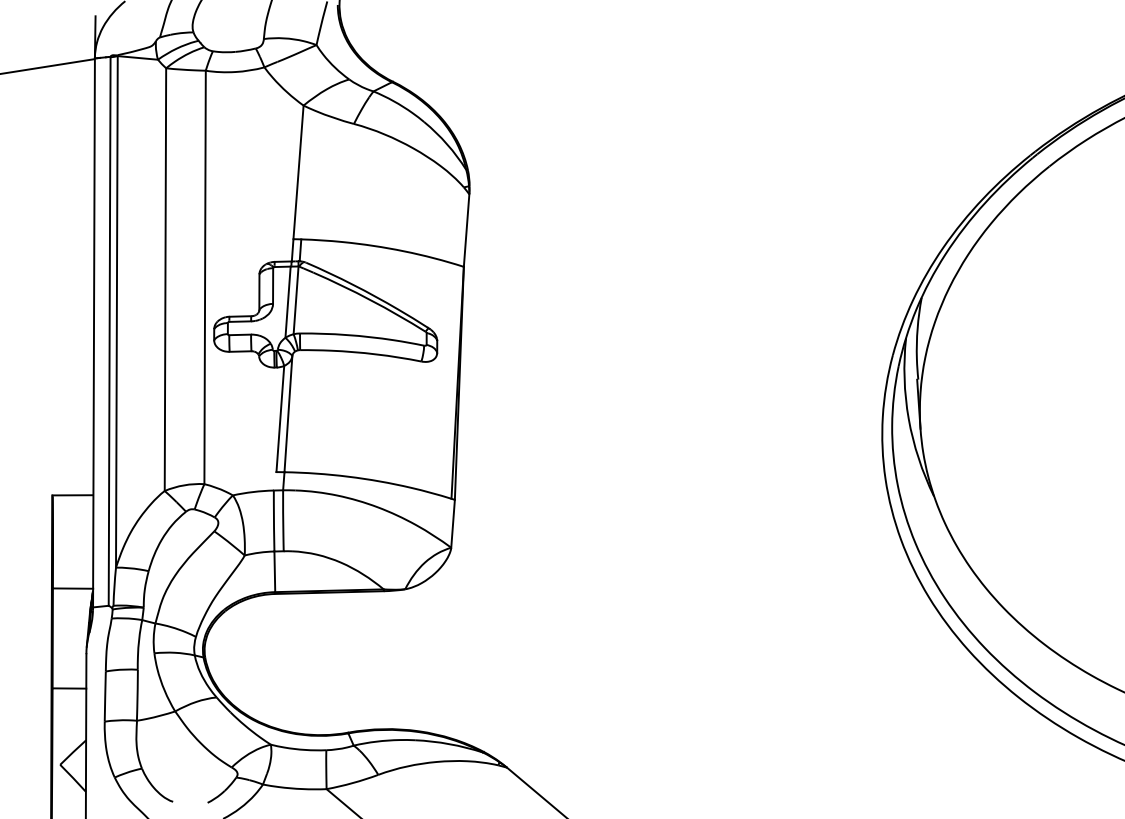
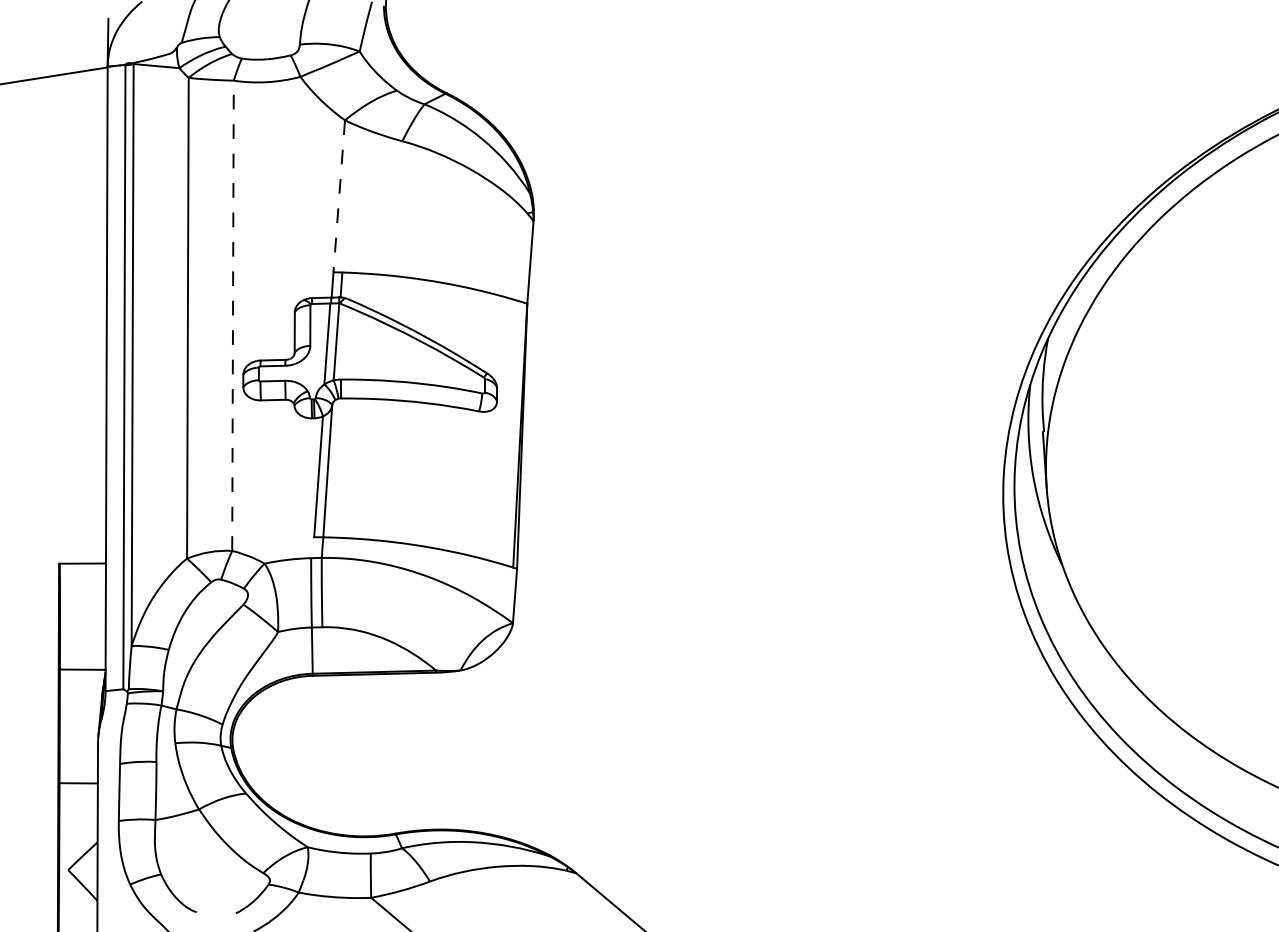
line: (298, 172) -> (339, 196), solid -> dashed
line: (205, 277) -> (233, 315), solid -> dashed

